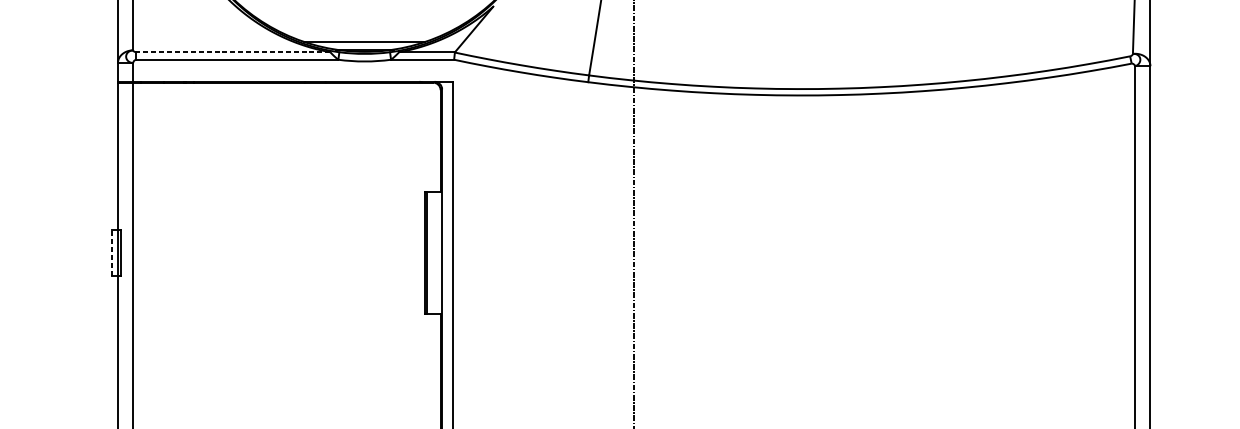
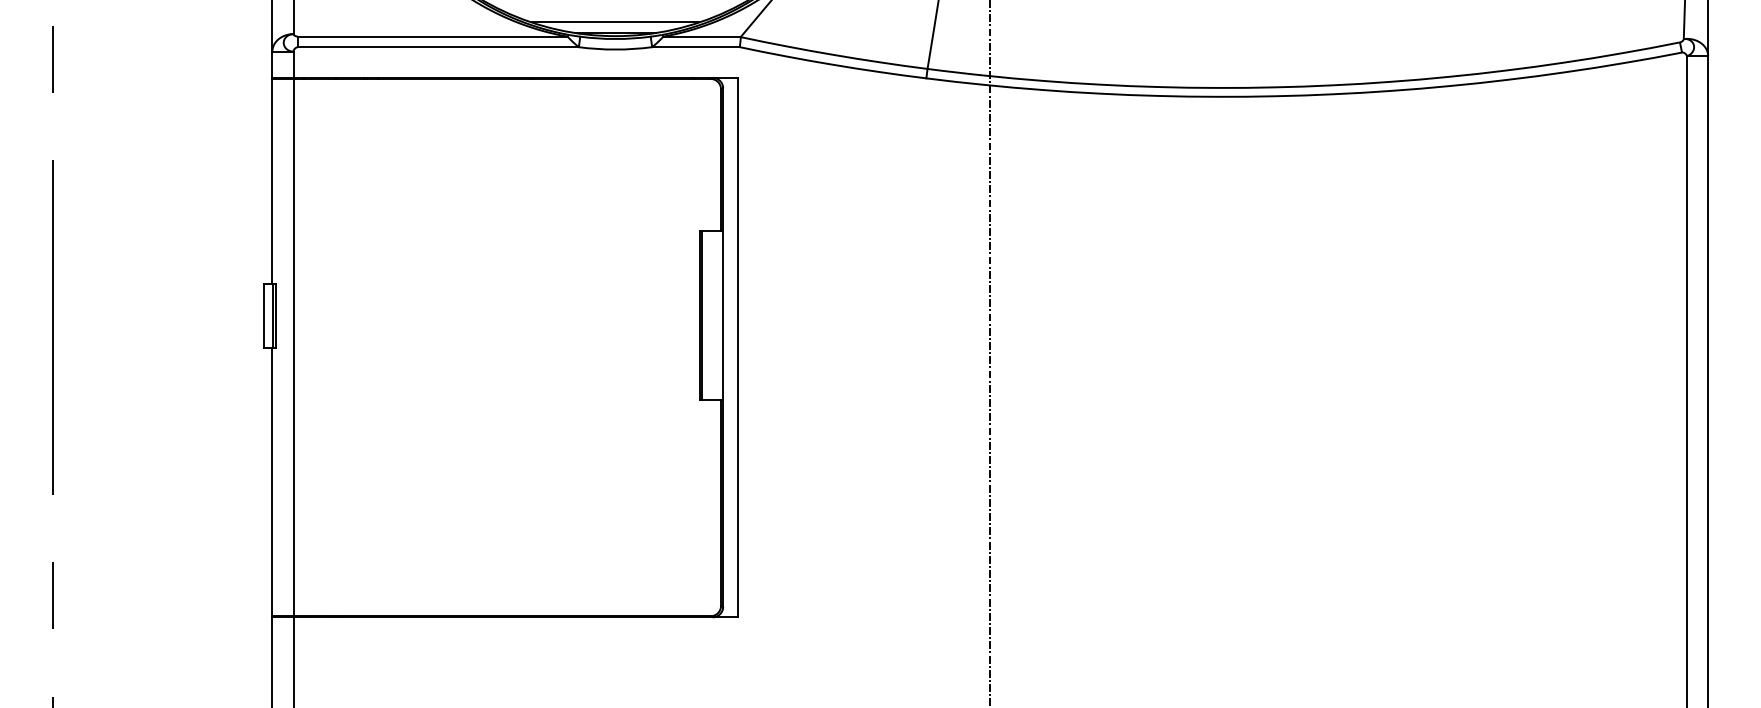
line: (233, 52) -> (432, 36), dashed -> solid
line: (111, 252) -> (263, 315), dashed -> solid

